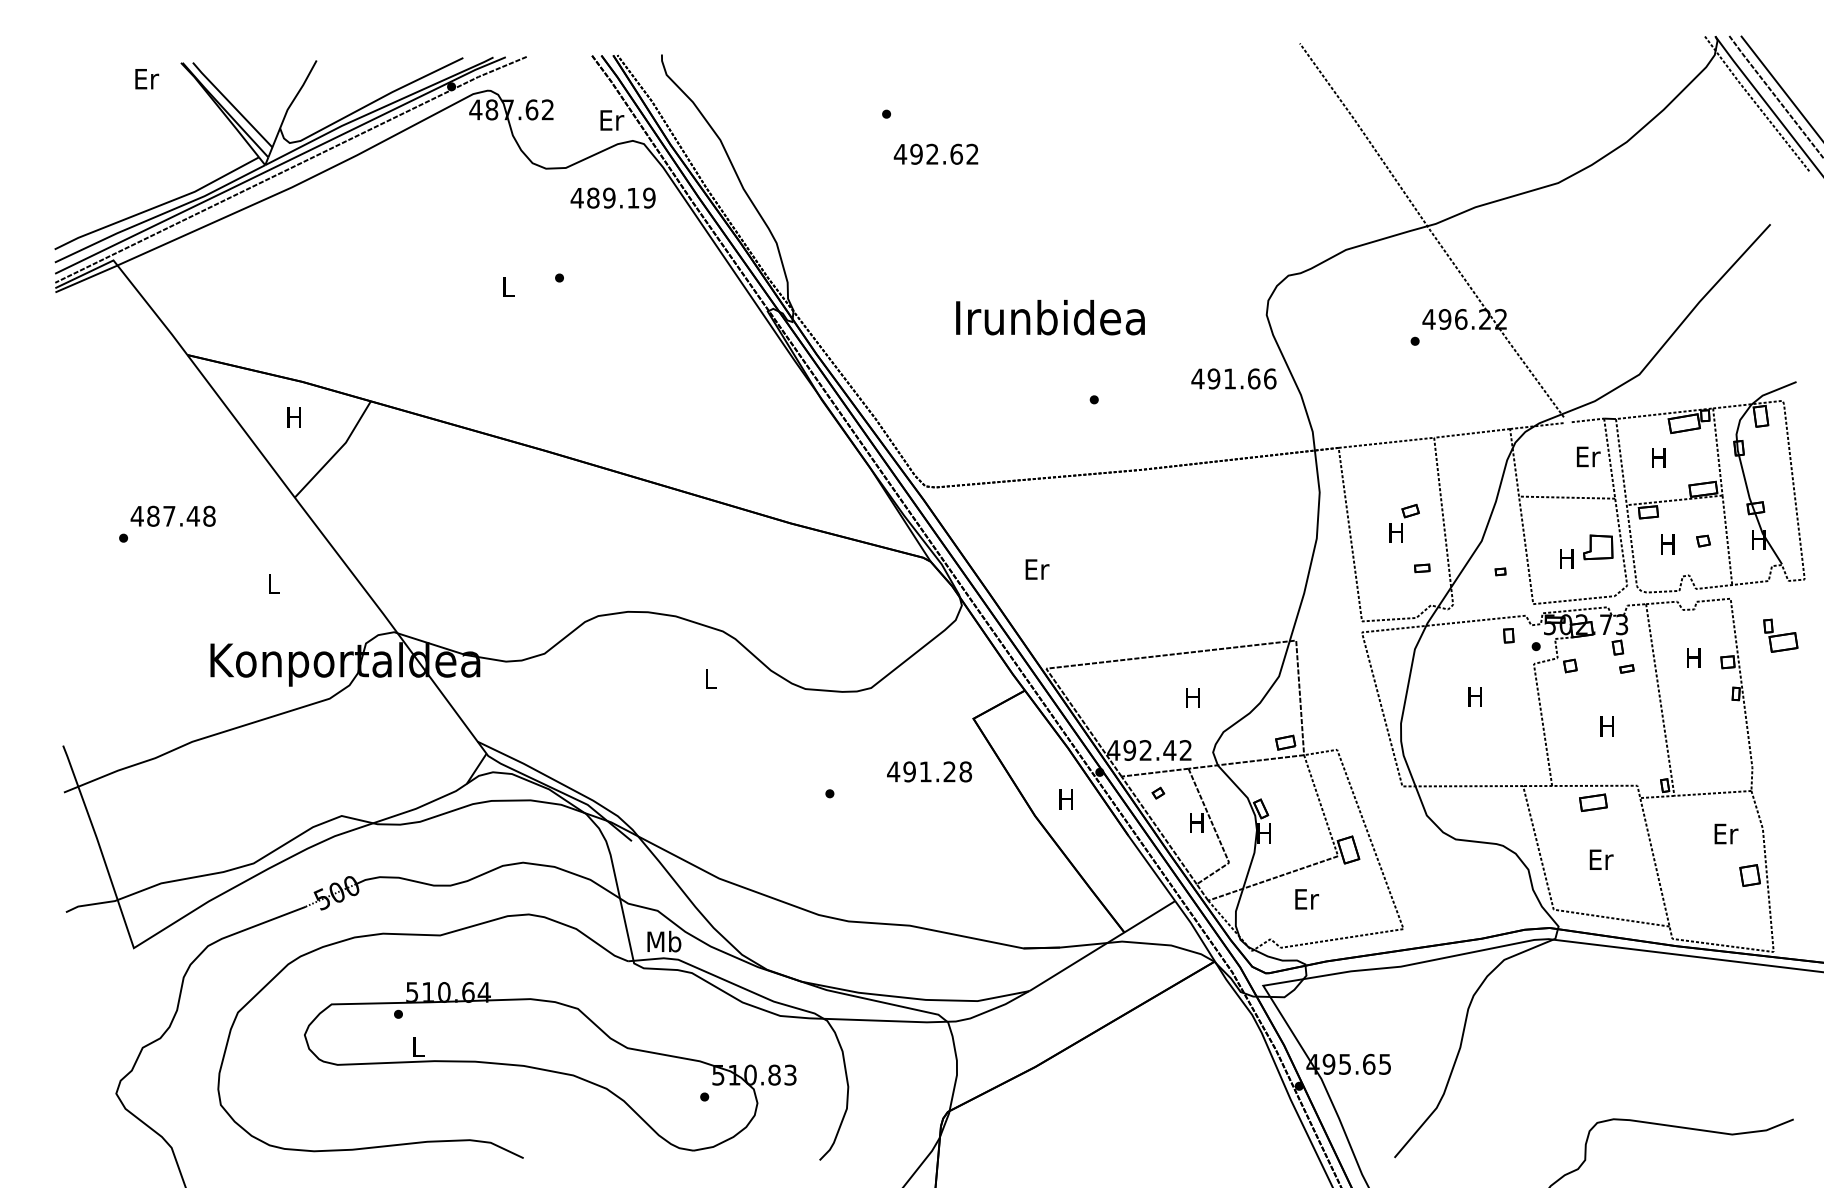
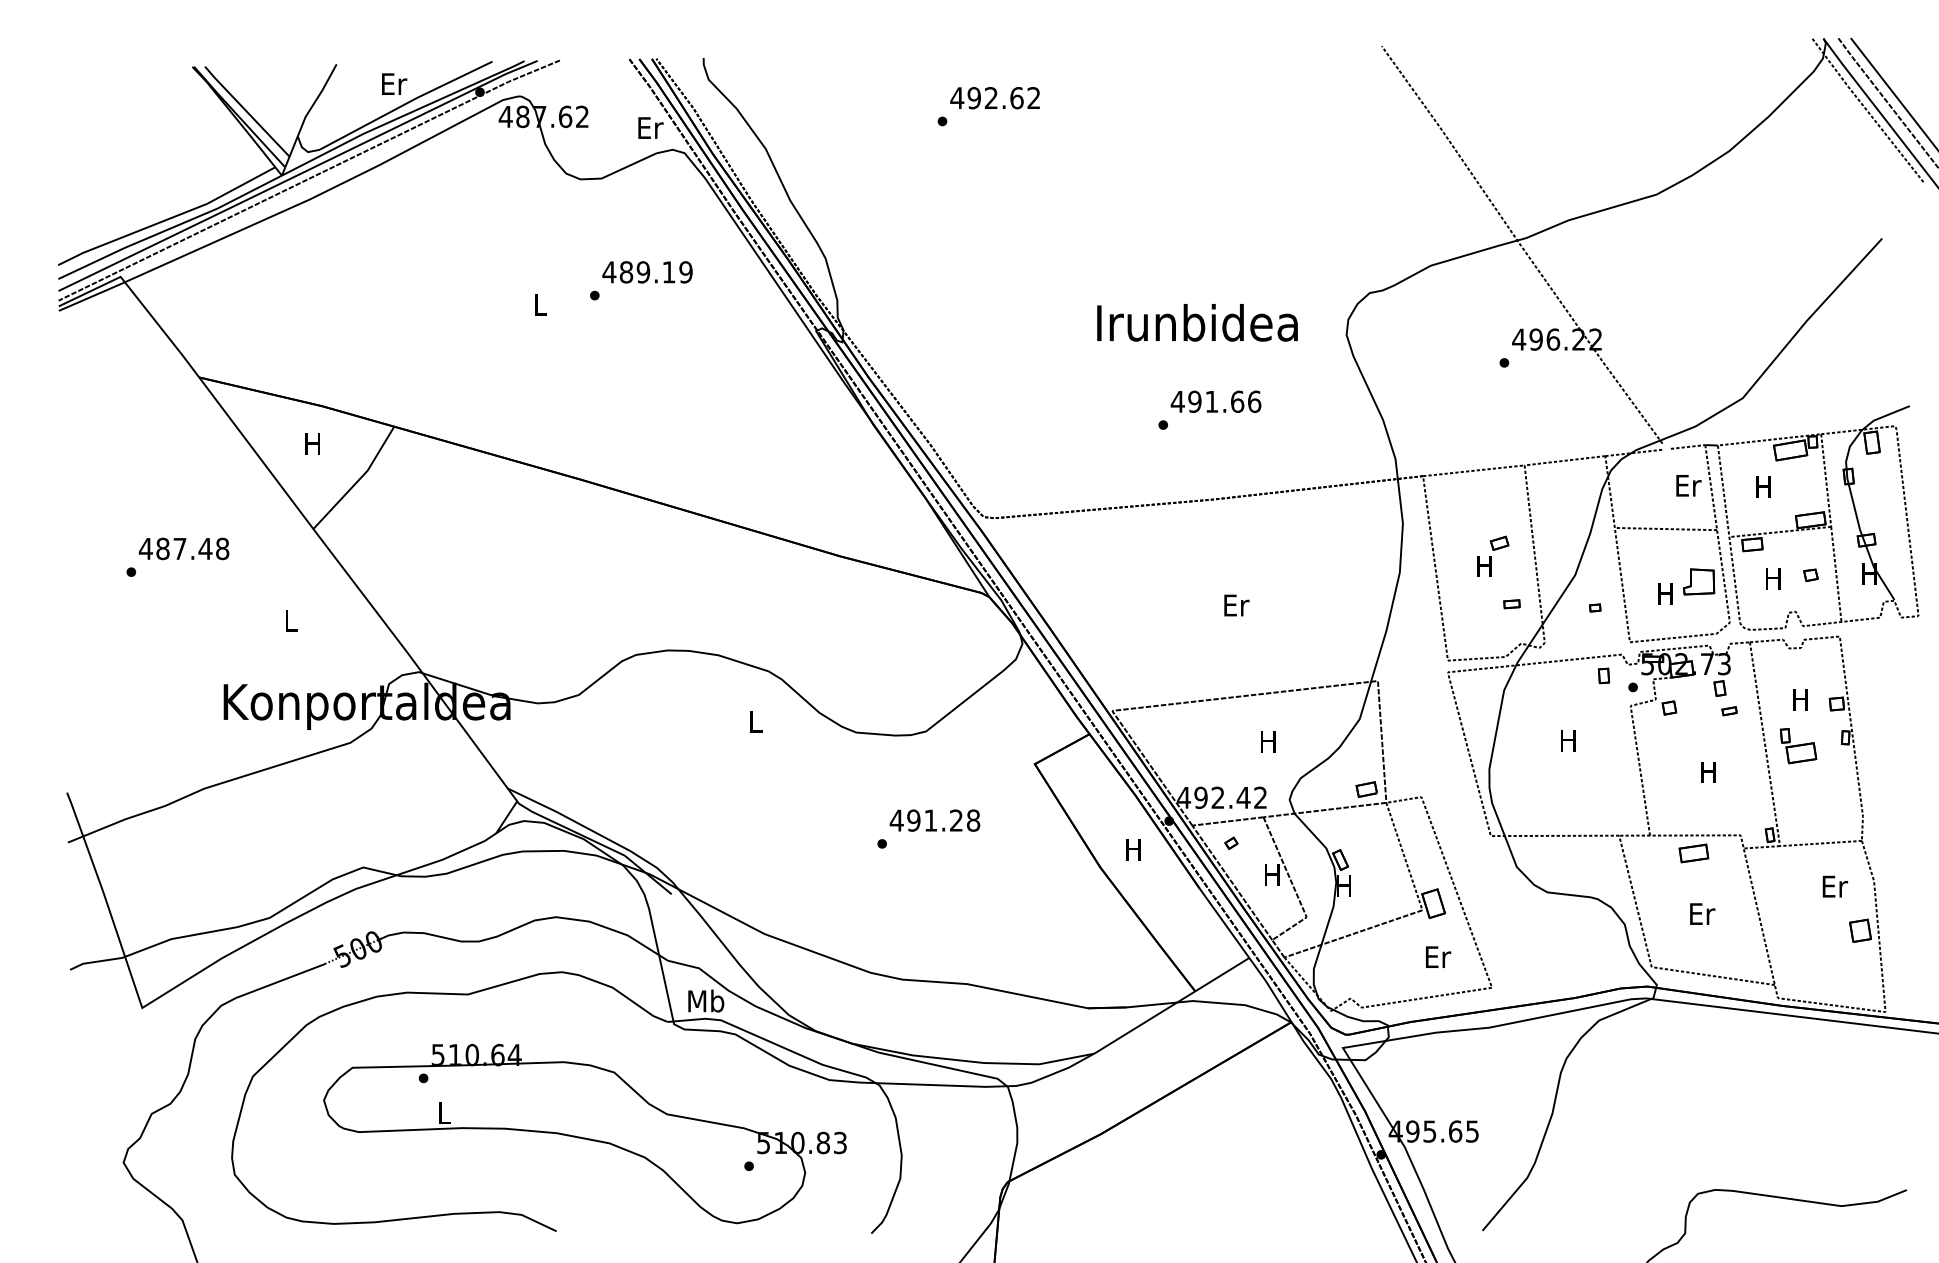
text: (147, 79) -> (394, 84), moved
text: (935, 153) -> (994, 97), moved
text: (612, 197) -> (646, 271), moved
text: (1050, 317) -> (1197, 322), moved
text: (1233, 378) -> (1215, 401), moved
text: (1037, 569) -> (1236, 605), moved
part: (1780, 635) -> (1798, 745), moved
text: (929, 771) -> (934, 820), moved
text: (1306, 899) -> (1437, 957), moved

